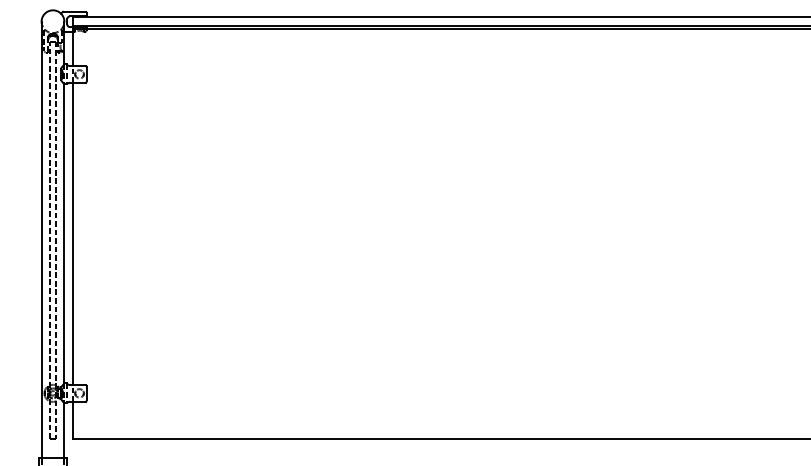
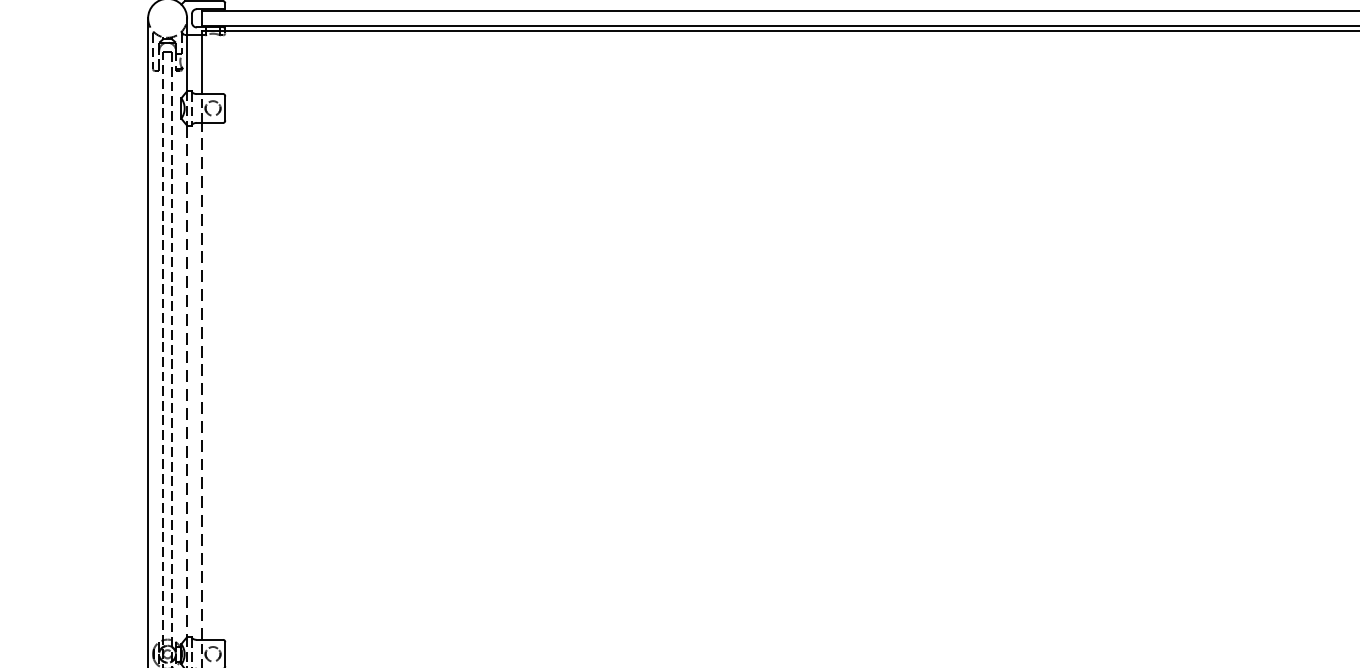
line: (72, 233) -> (200, 380), solid -> dashed
line: (64, 234) -> (187, 382), solid -> dashed

